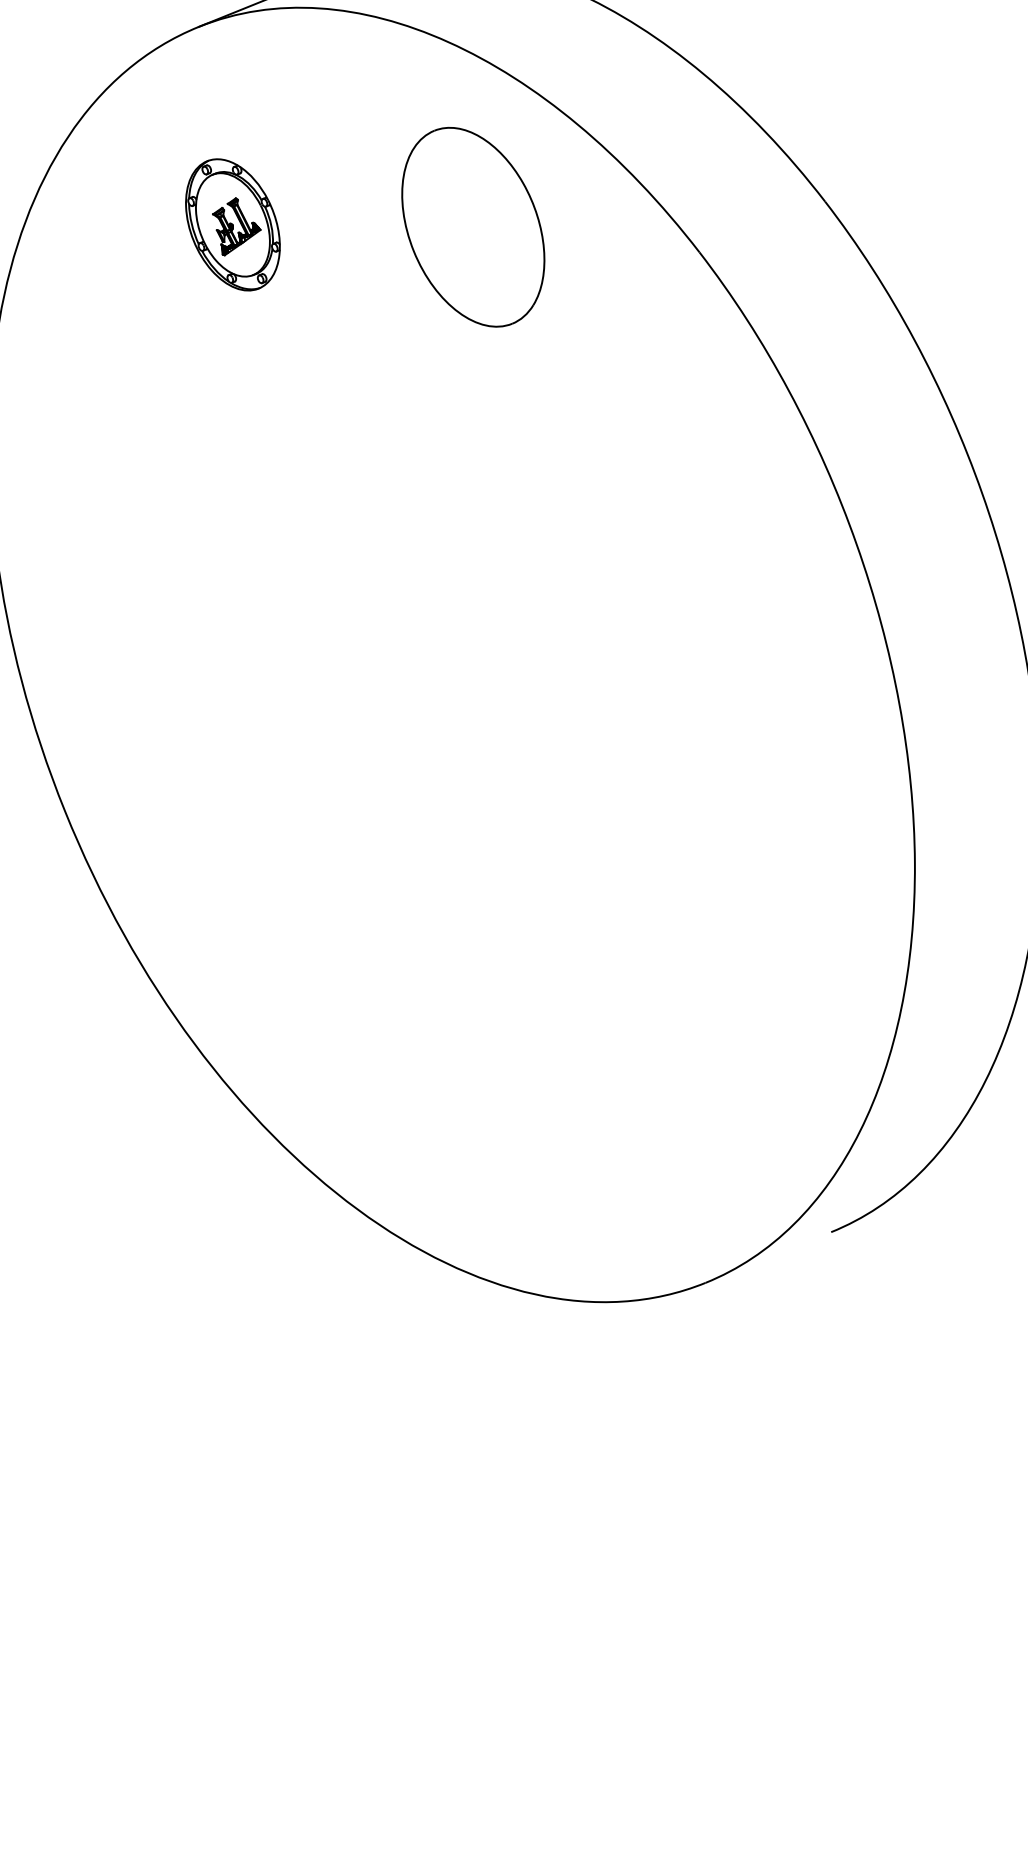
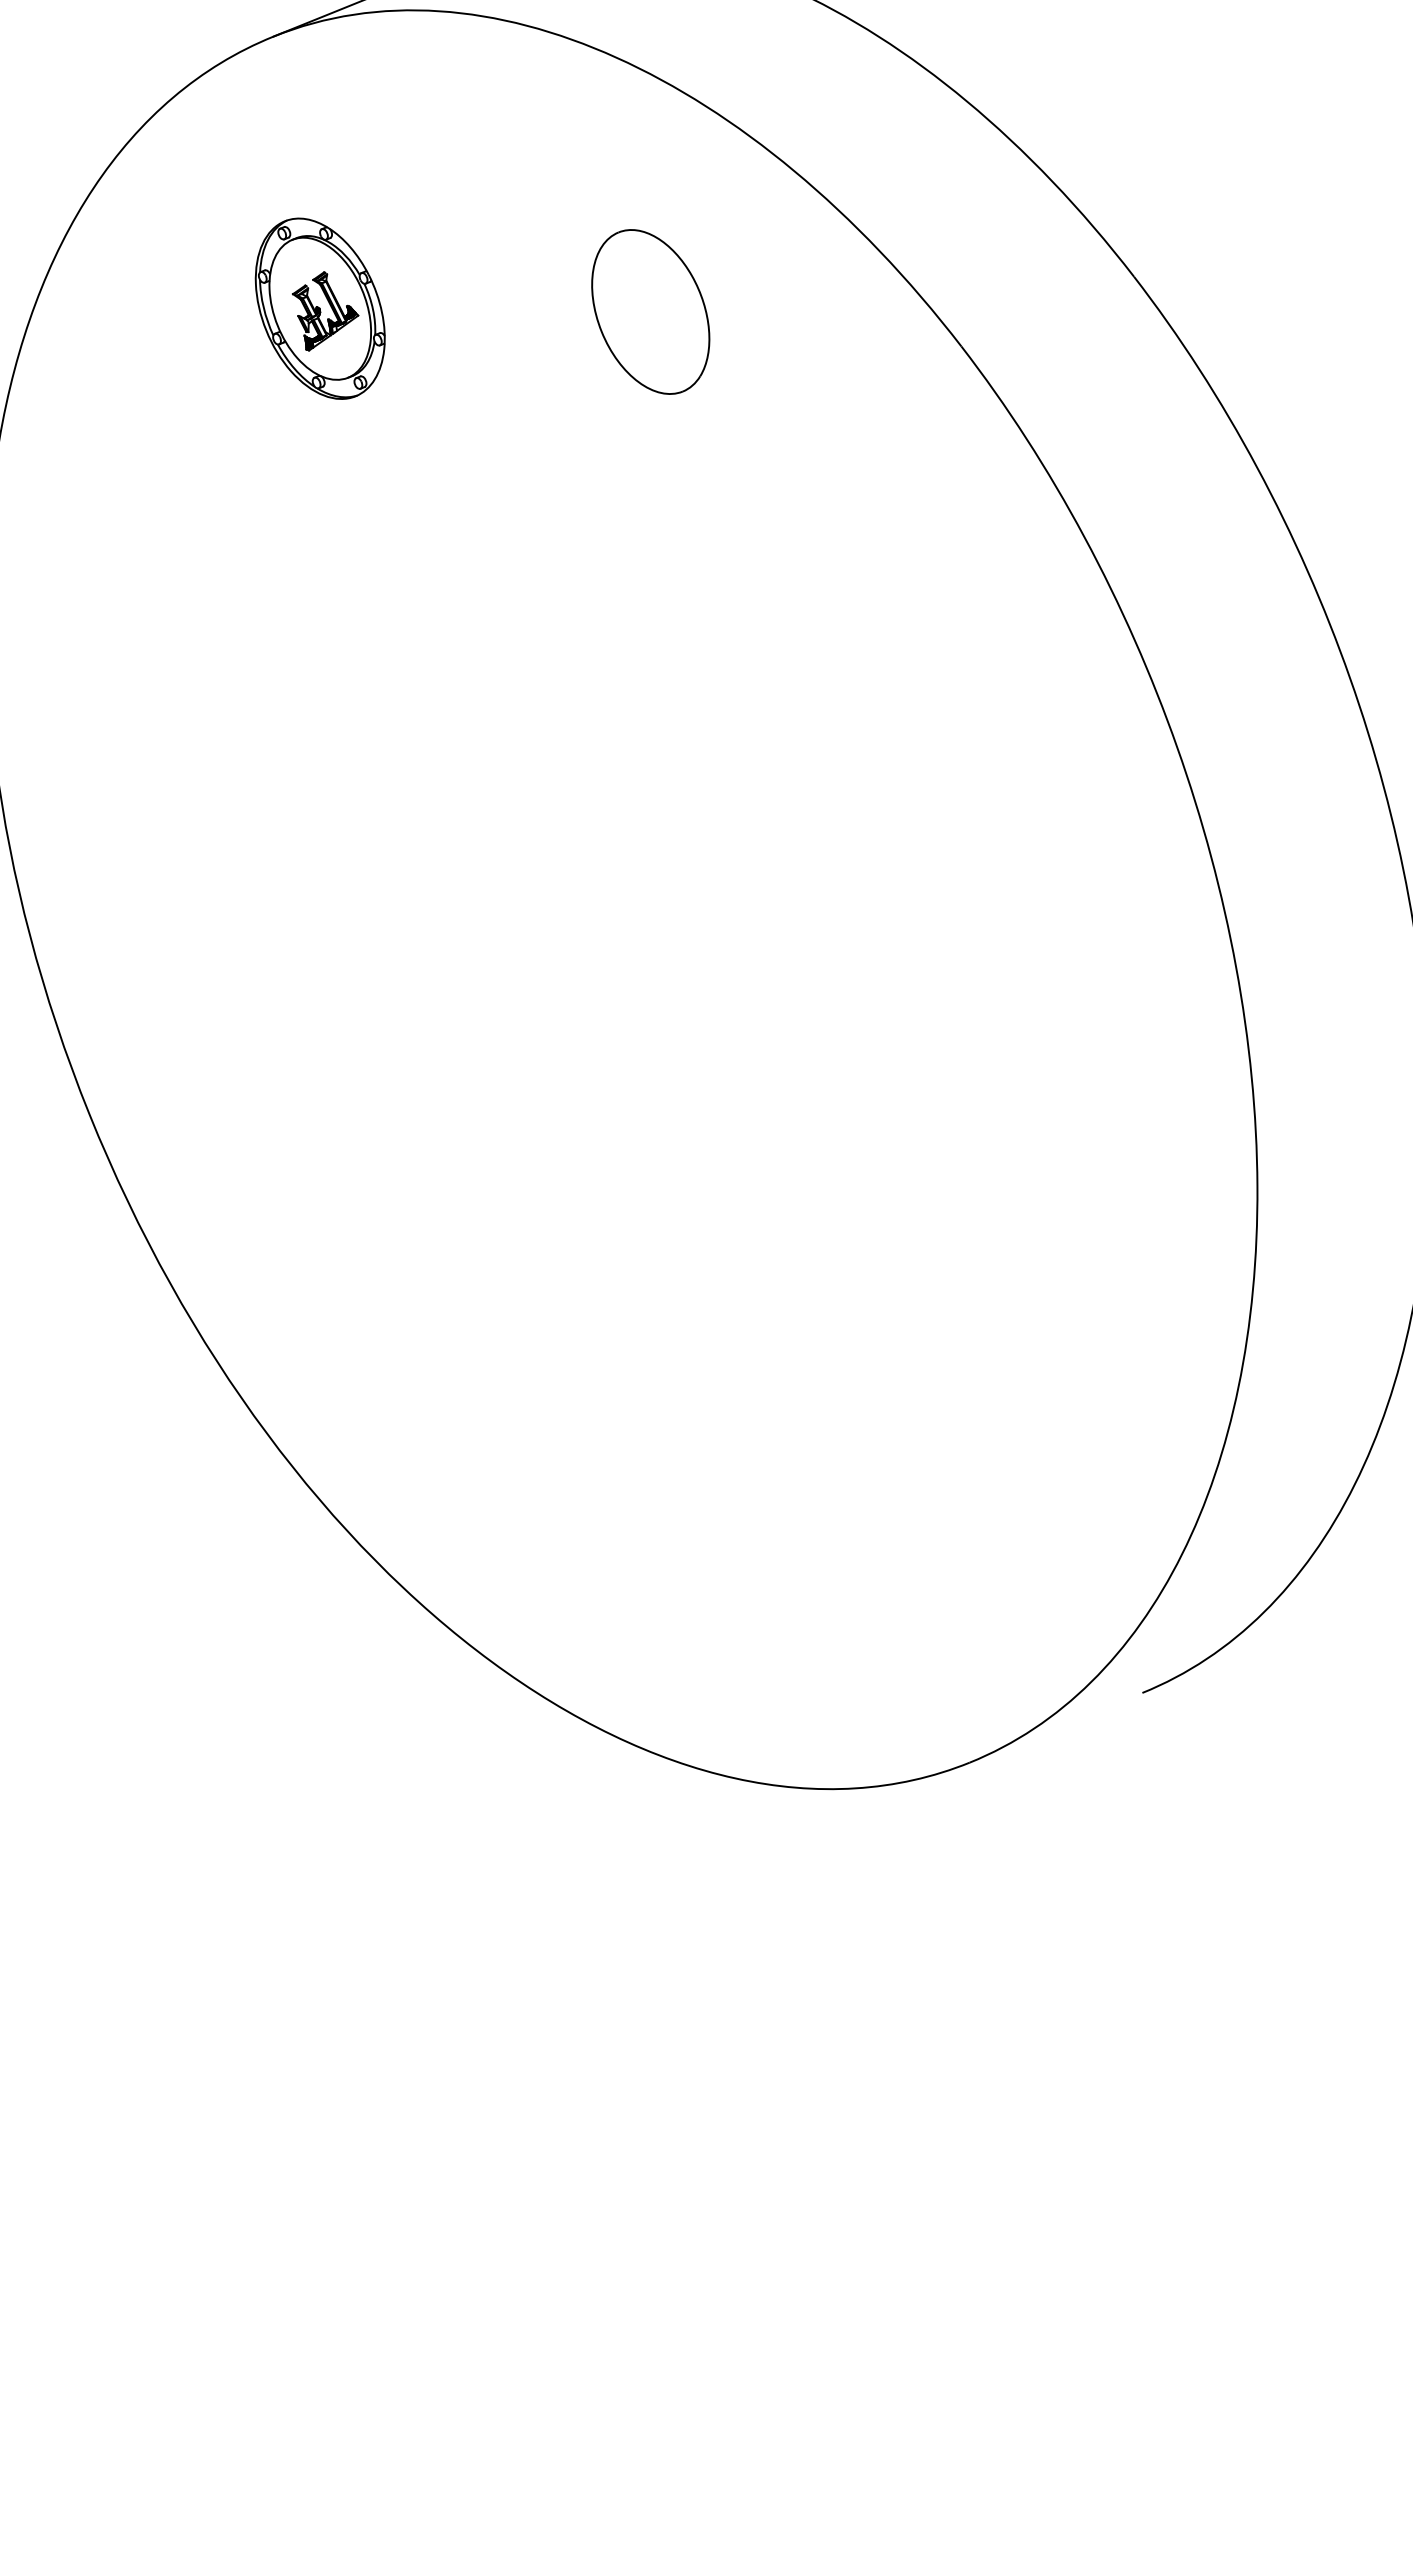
part: (473, 226) -> (650, 311), size x0.6

